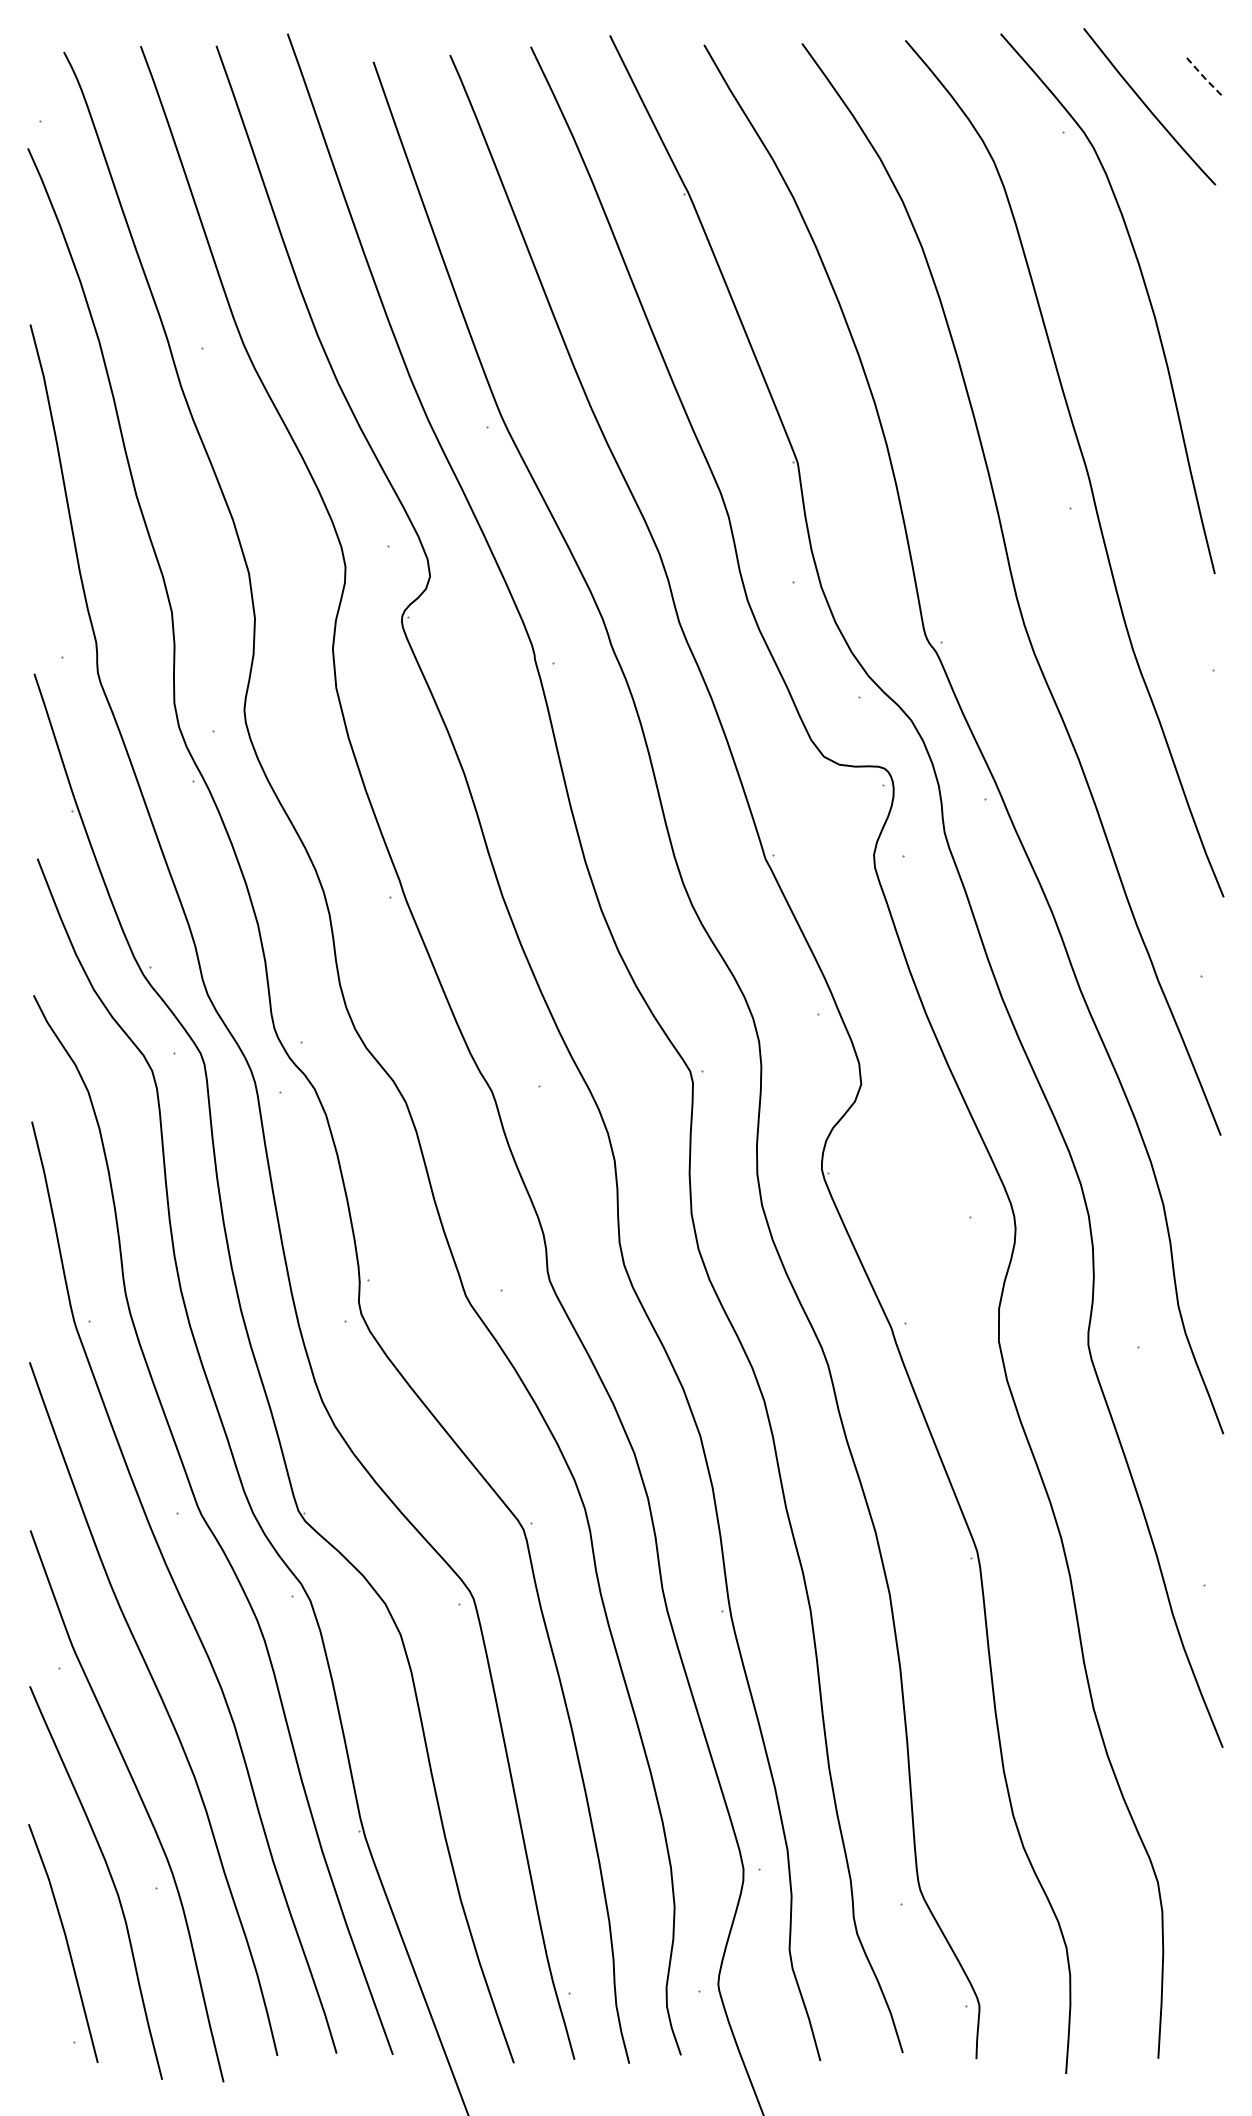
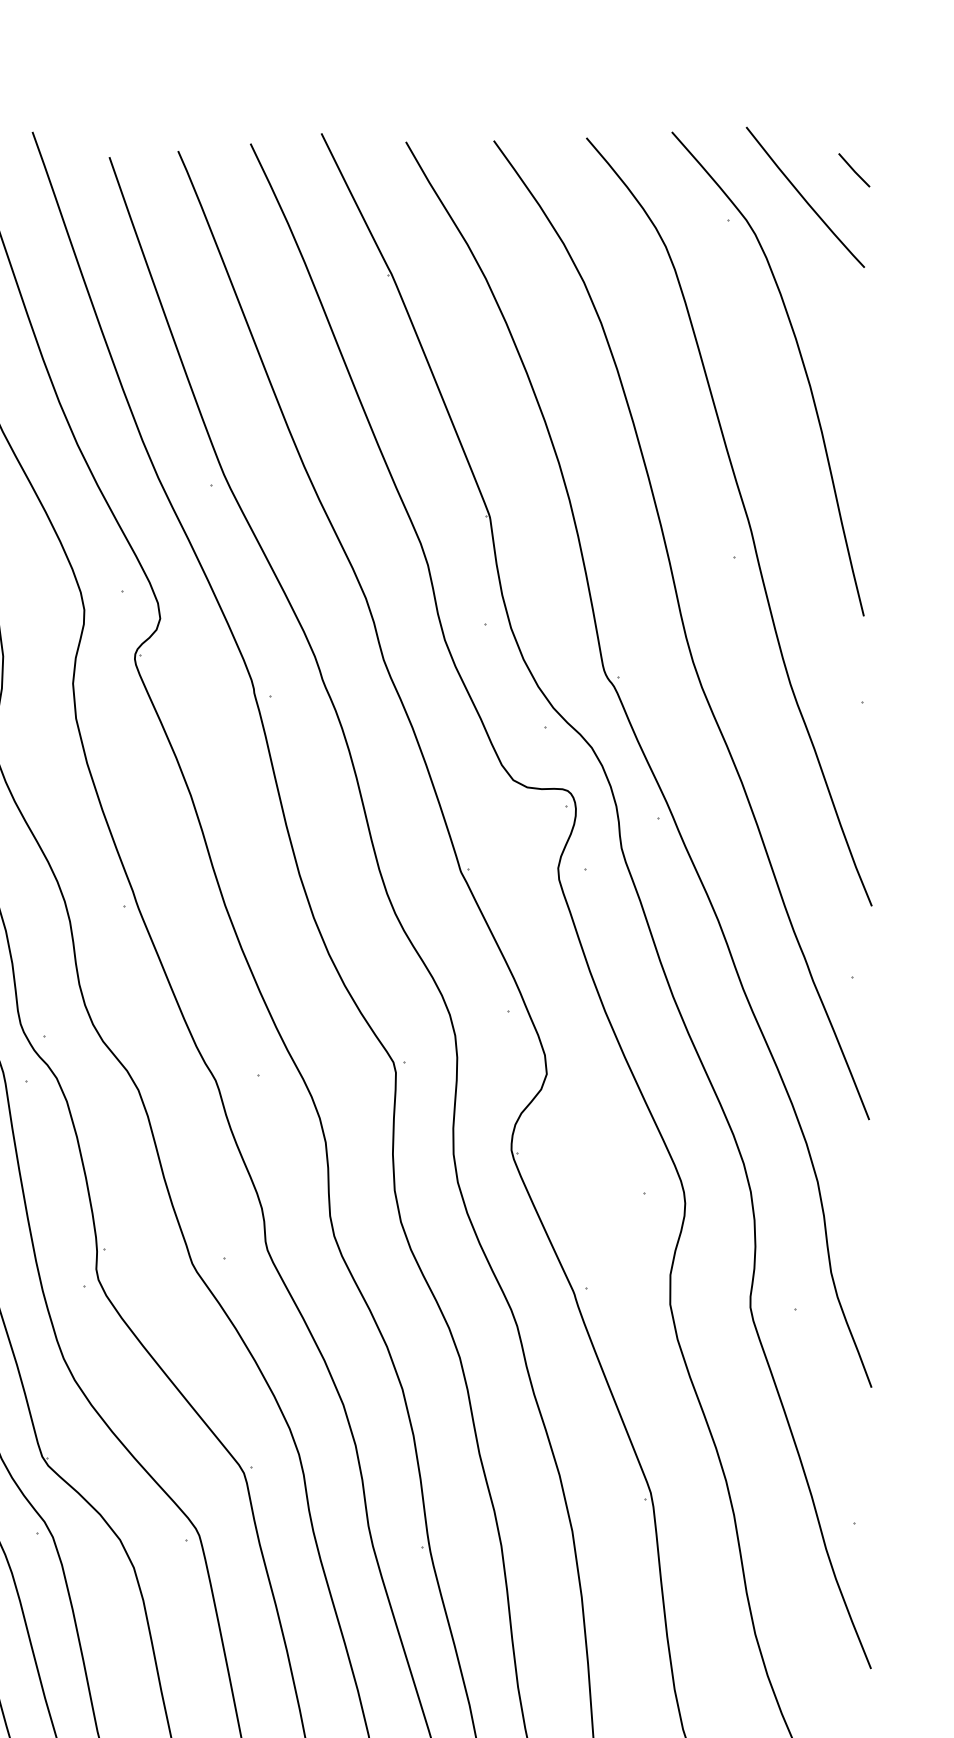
line: (1203, 76) -> (853, 170), dashed -> solid

